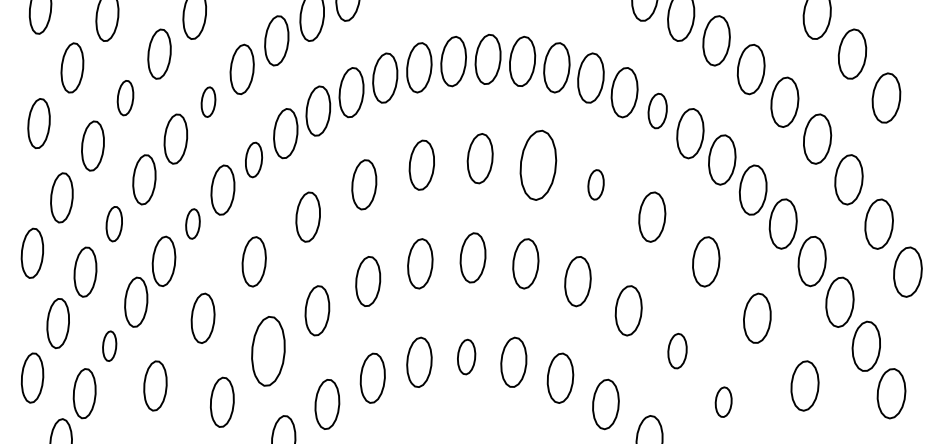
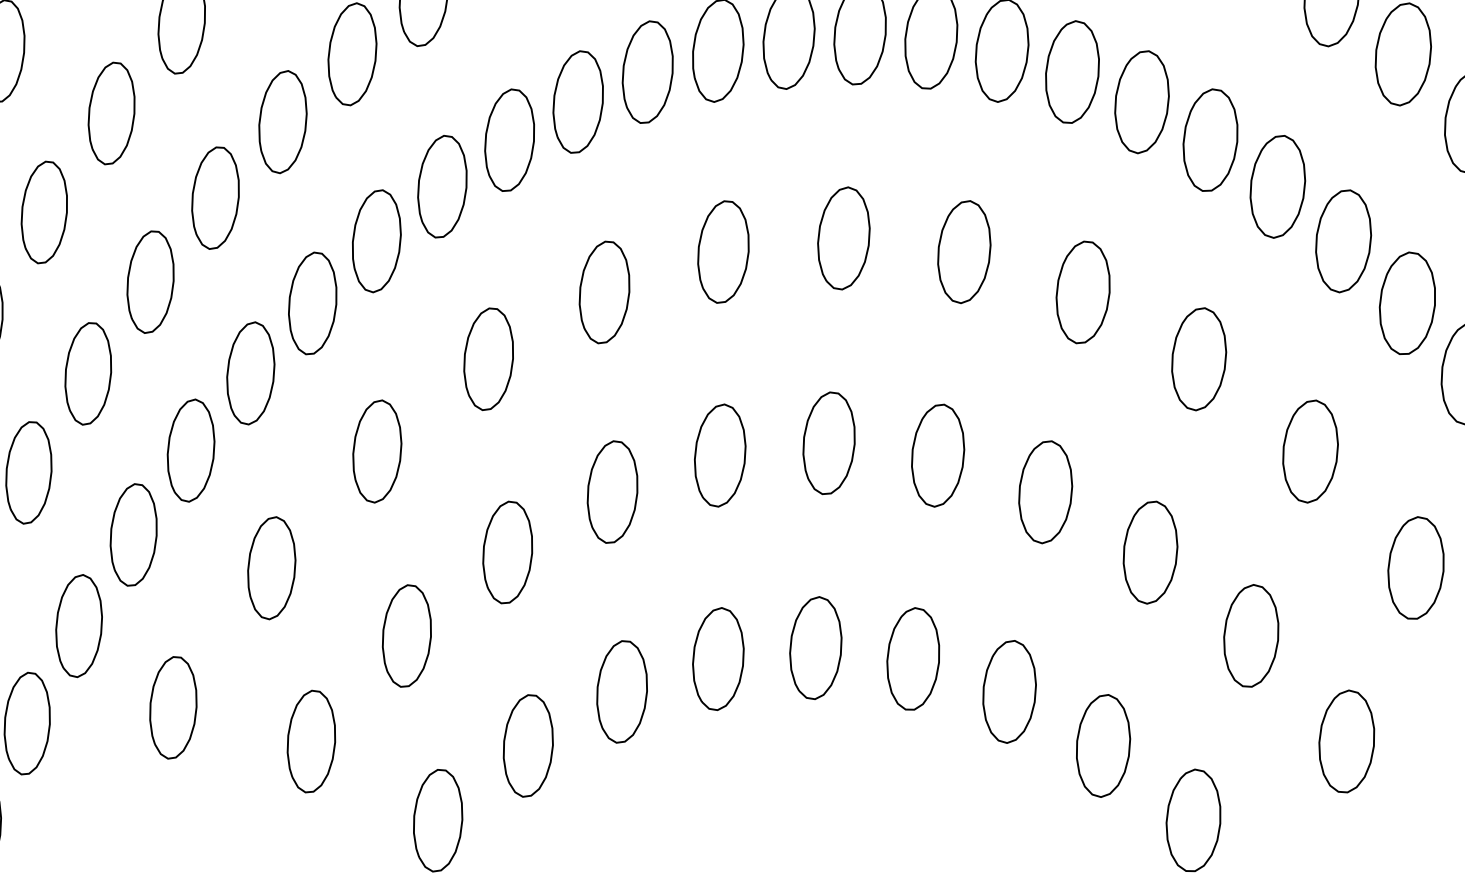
part: (125, 97) -> (111, 112), size x1.43
part: (208, 101) -> (282, 120), size x1.67
part: (657, 110) -> (1209, 139), size x1.43
part: (253, 159) -> (375, 240), size x1.43
part: (538, 164) -> (964, 250), size x0.71
part: (595, 184) -> (1081, 291), size x1.67
part: (114, 223) -> (88, 372), size x1.43
part: (192, 223) -> (249, 372), size x1.67
part: (109, 345) -> (78, 624), size x1.67
part: (268, 350) -> (406, 634), size x0.71
part: (677, 350) -> (1251, 634), size x1.43
part: (466, 356) -> (815, 646), size x1.43
part: (723, 401) -> (1346, 739), size x1.67

